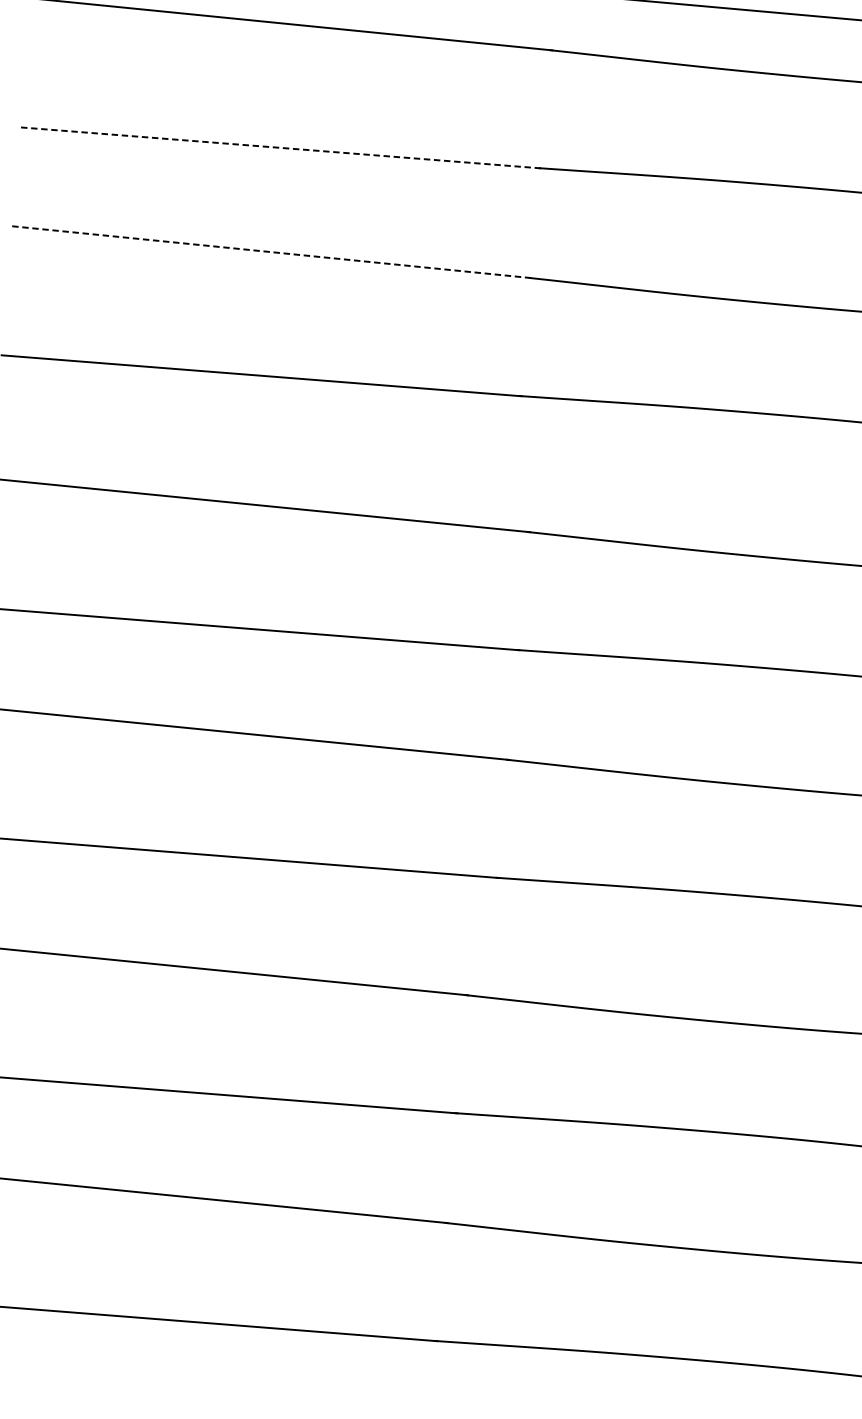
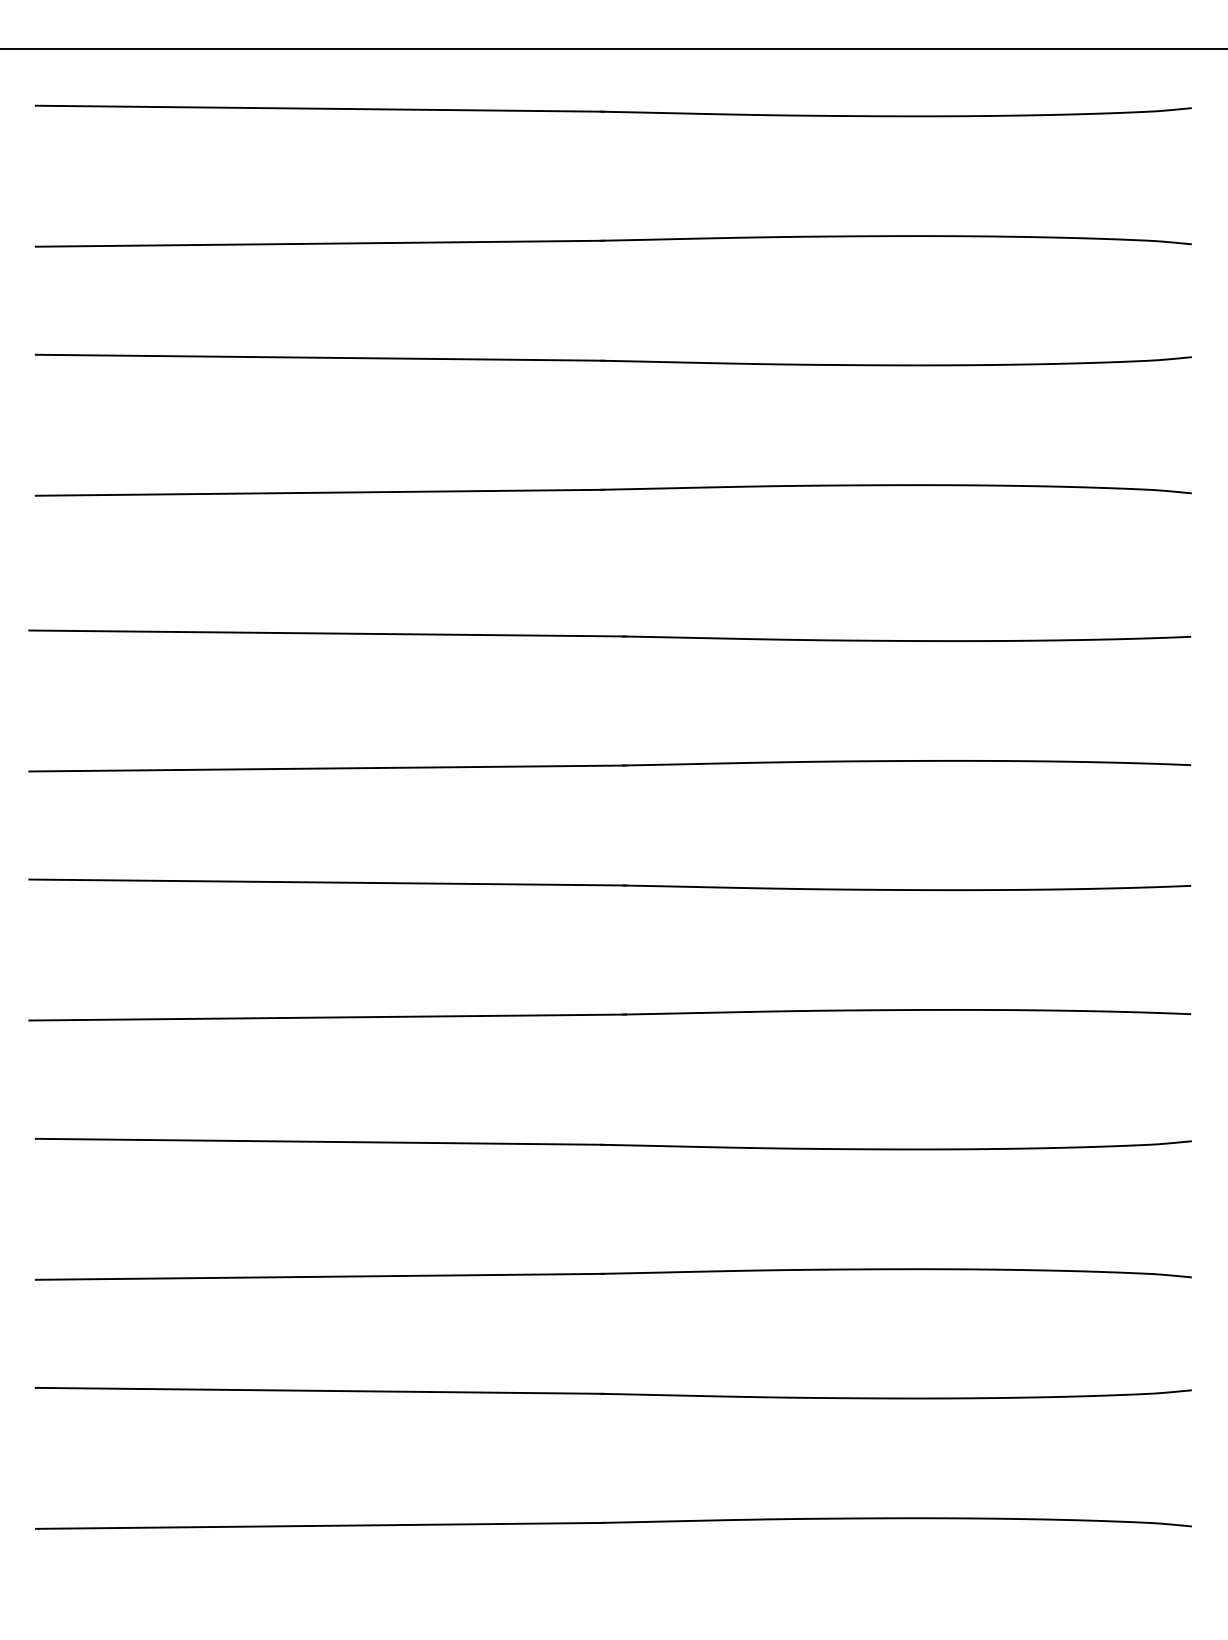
line: (281, 147) -> (319, 243), dashed -> solid
line: (272, 252) -> (319, 357), dashed -> solid

